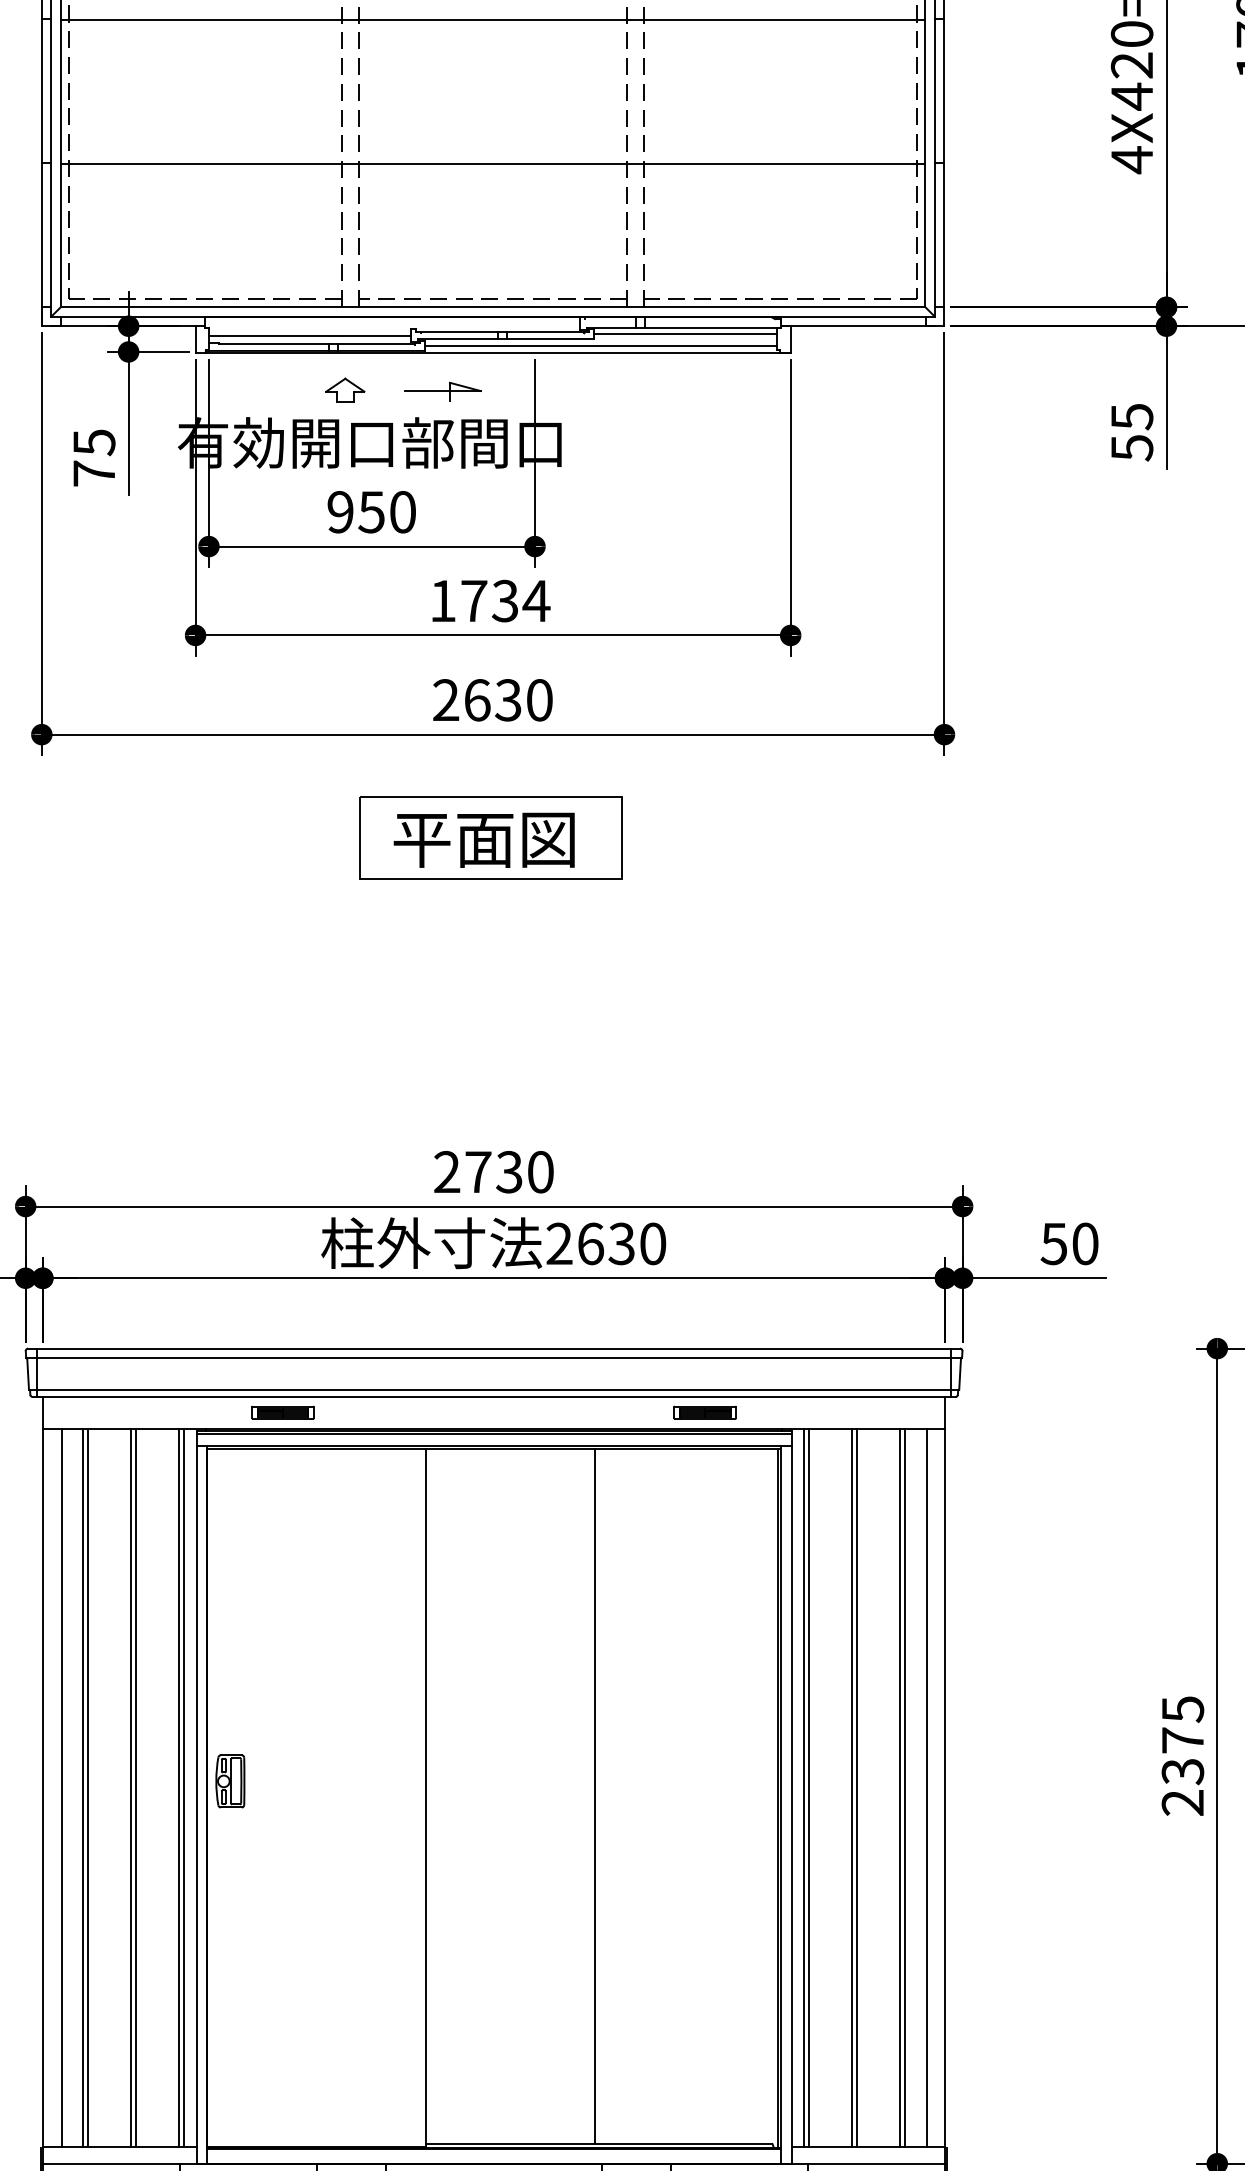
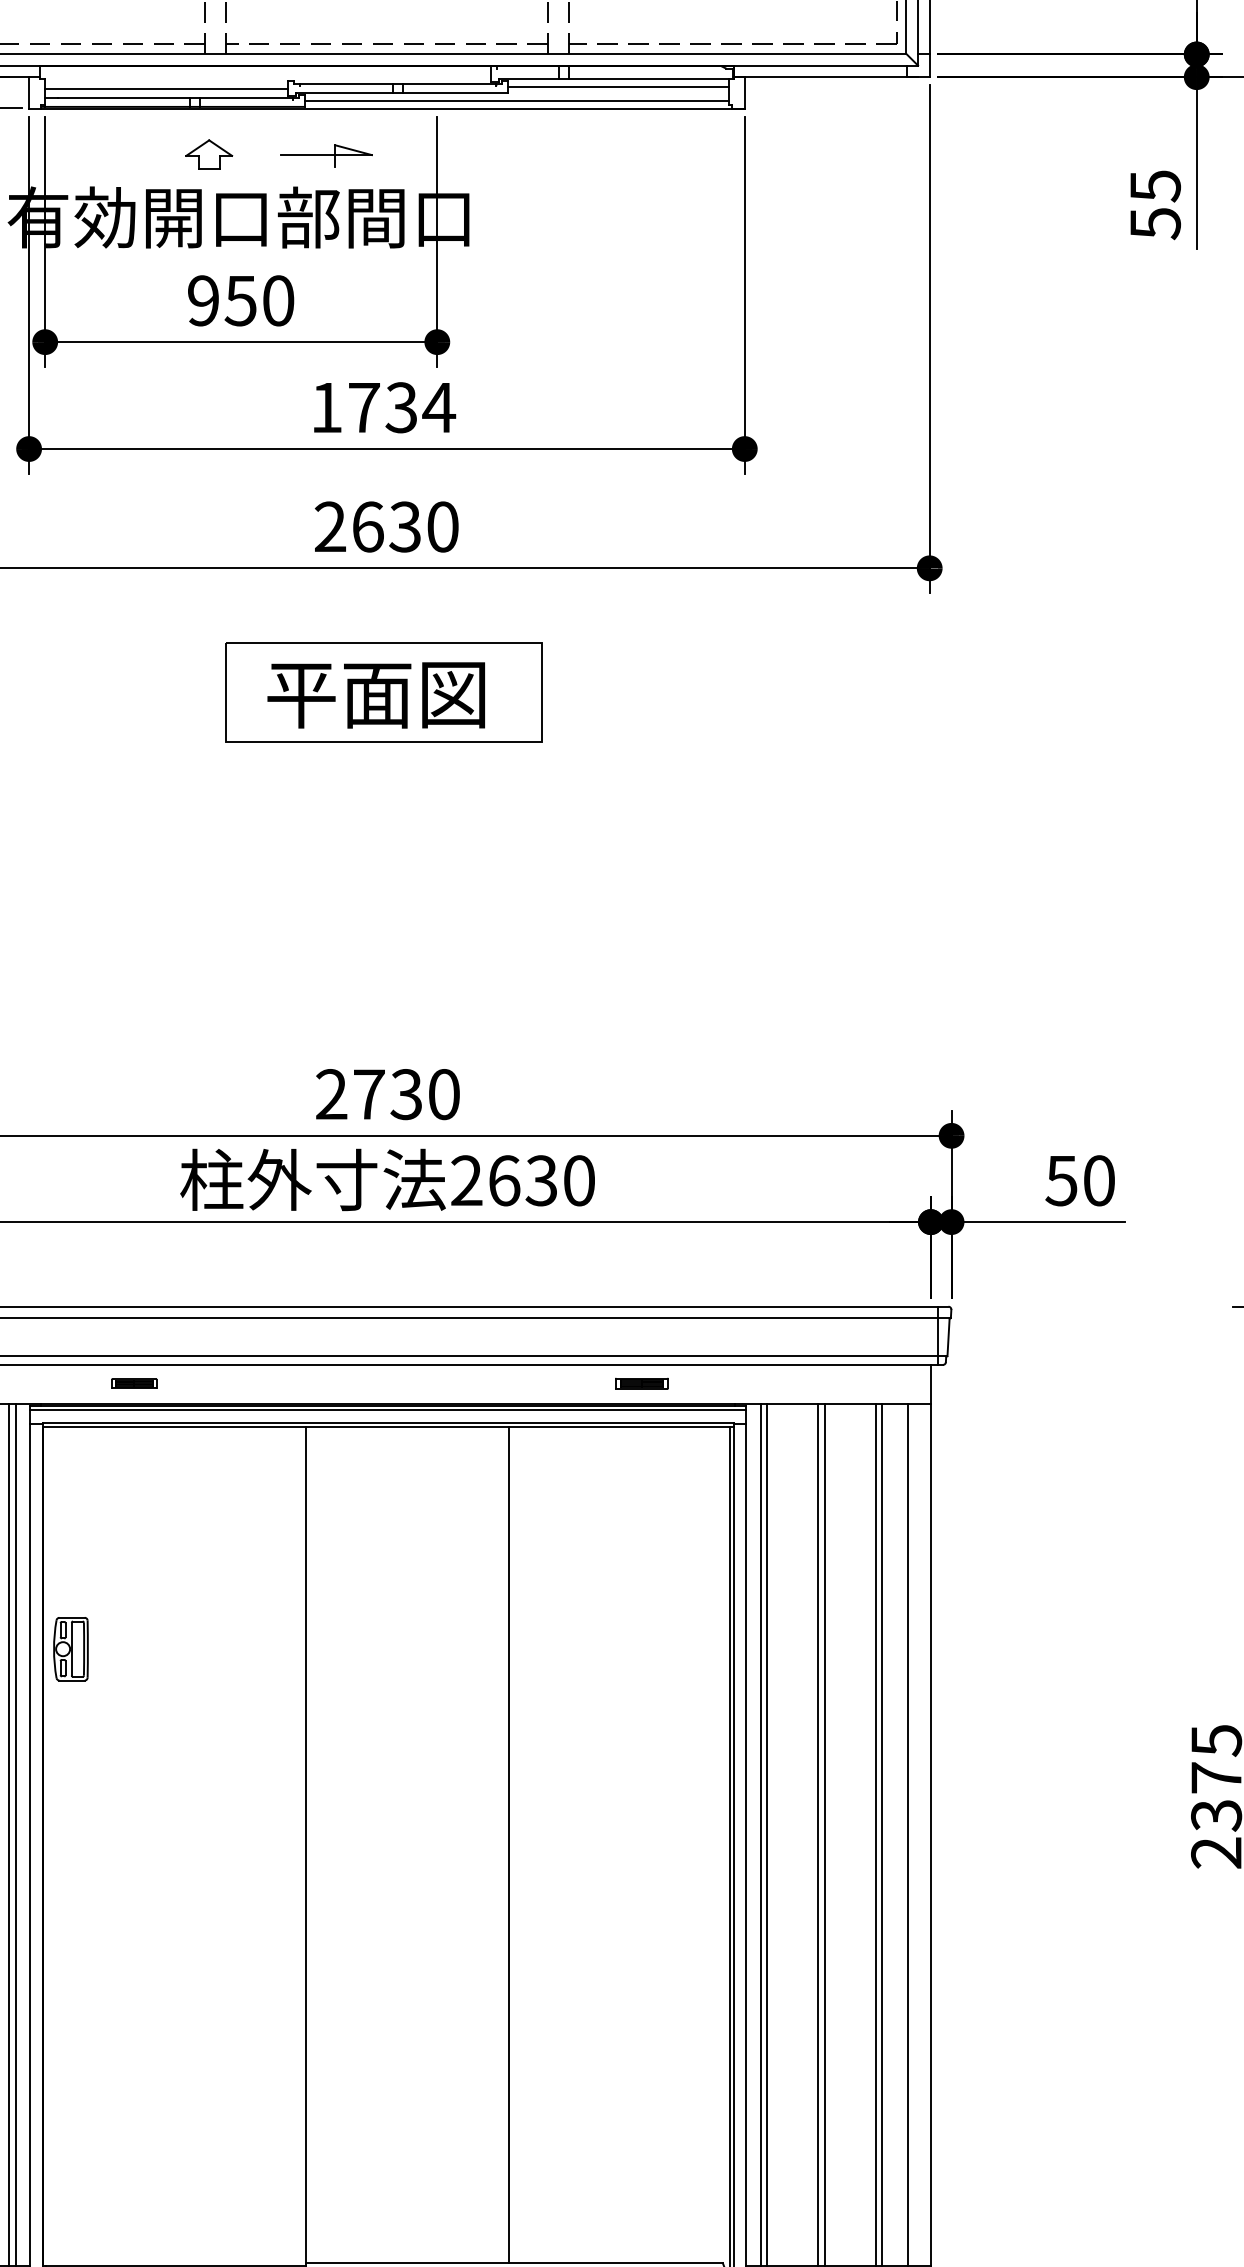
part: (282, 1412) -> (133, 1383), size x0.6
part: (704, 1412) -> (641, 1383), size x0.7
part: (230, 1781) -> (71, 1649), moved

